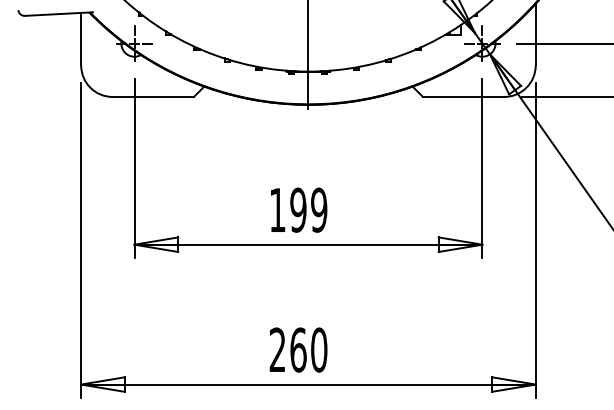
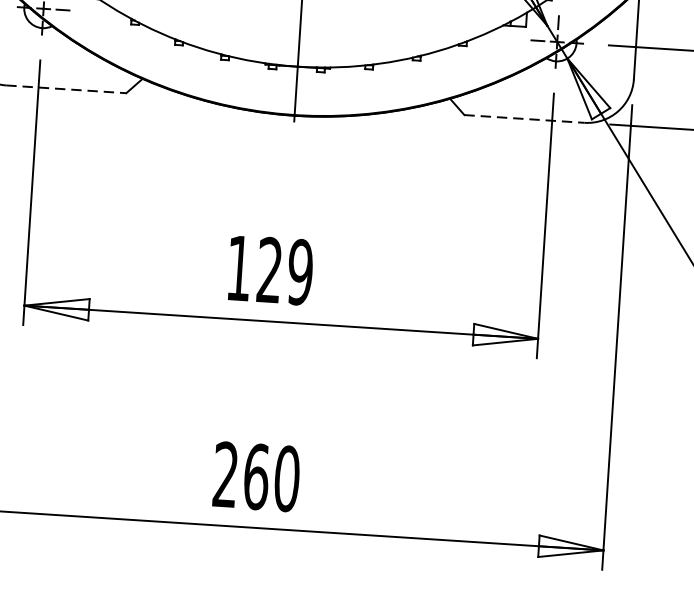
line: (153, 96) -> (66, 88), solid -> dashed
line: (463, 96) -> (524, 118), solid -> dashed
text: (298, 209) -> (269, 269), 199 -> 129

